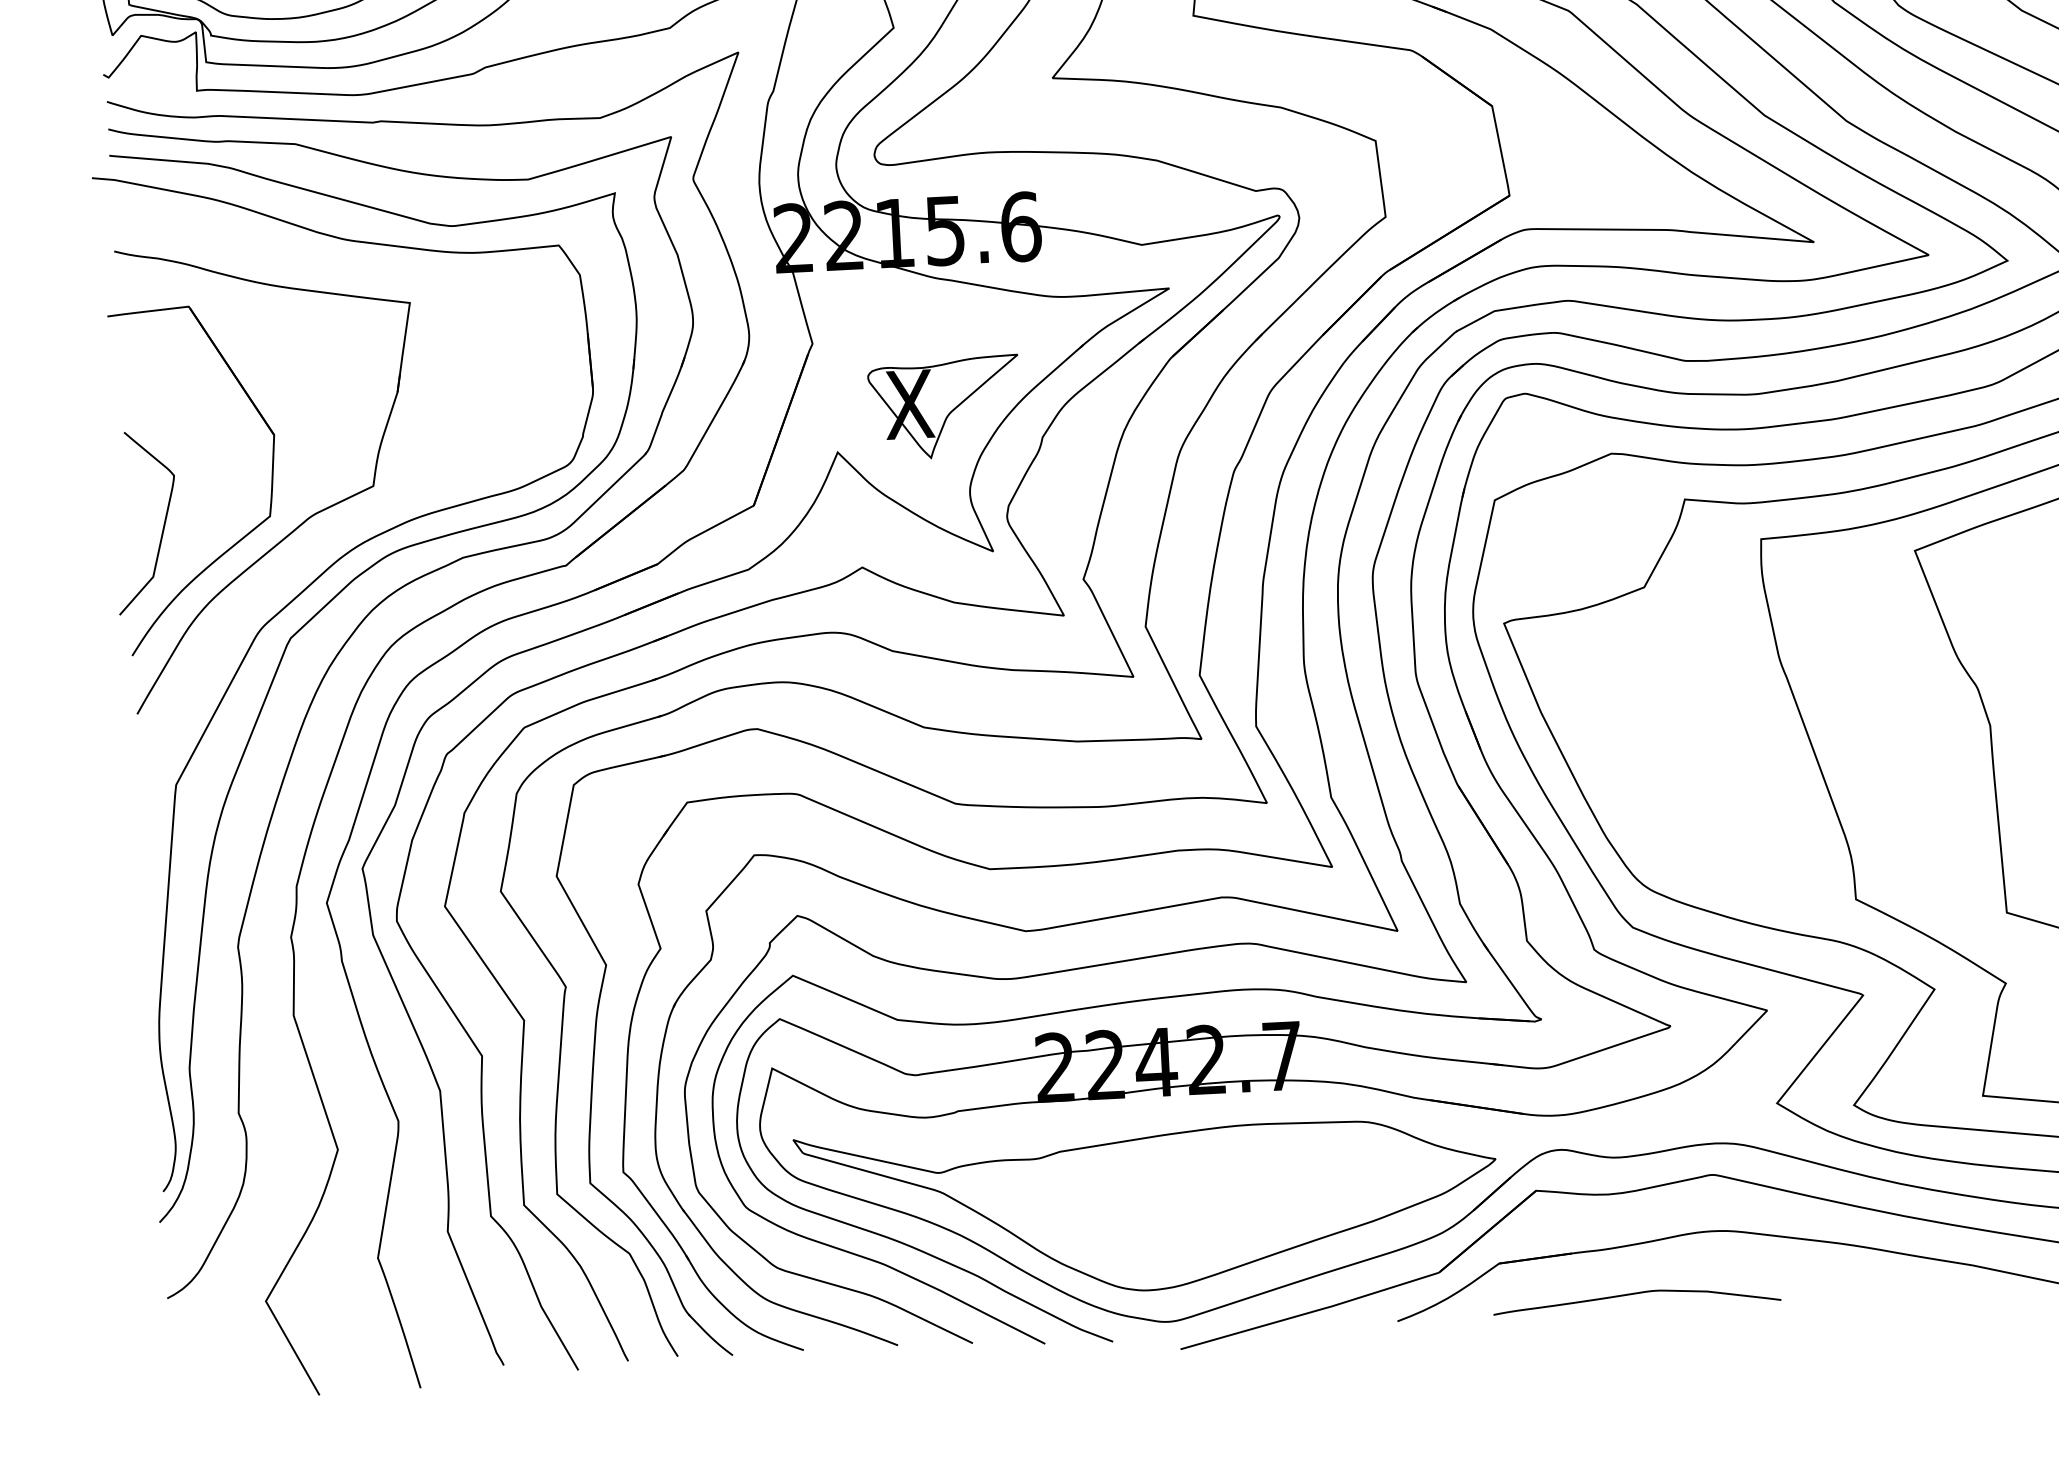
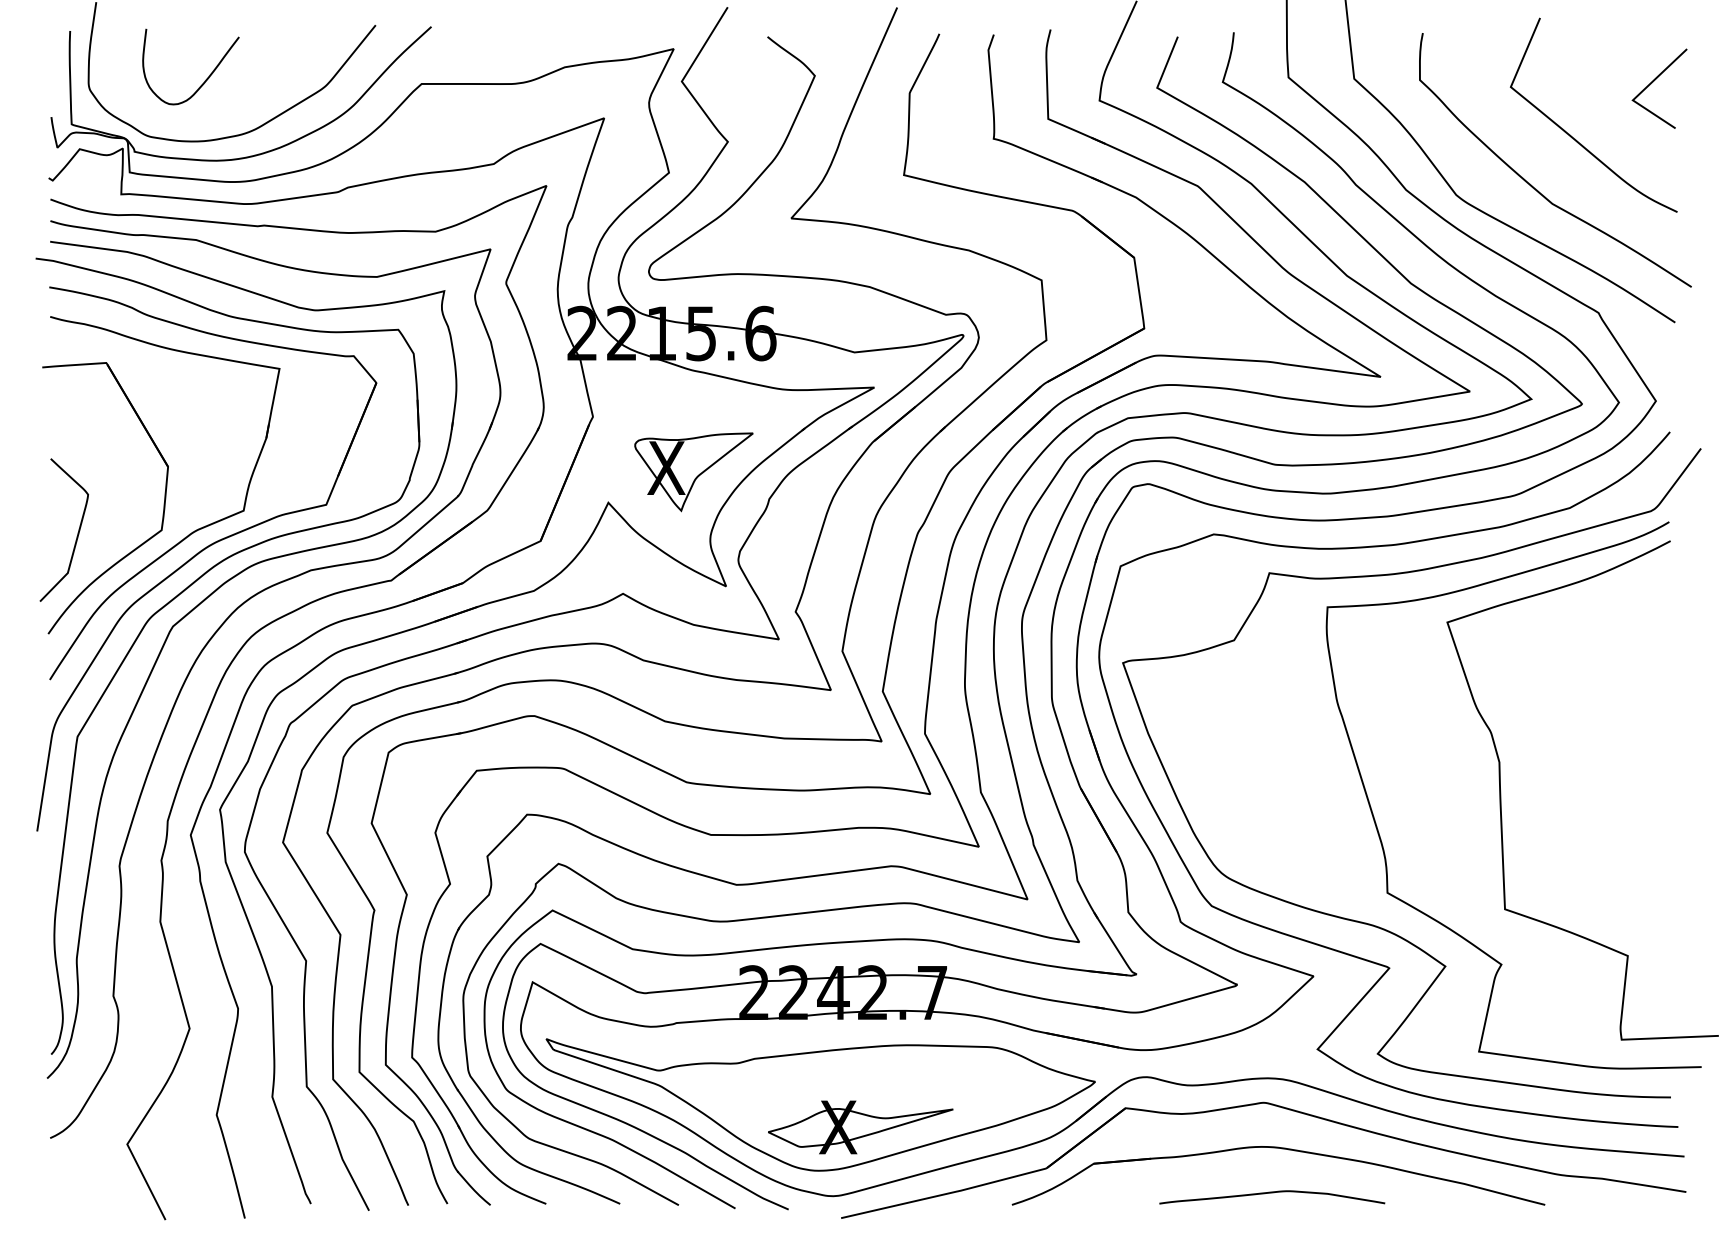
part: (322, 542) -> (201, 552), added
part: (1199, 1232) -> (860, 1127), added
curve: (1637, 1294) -> (1272, 1193), moved

